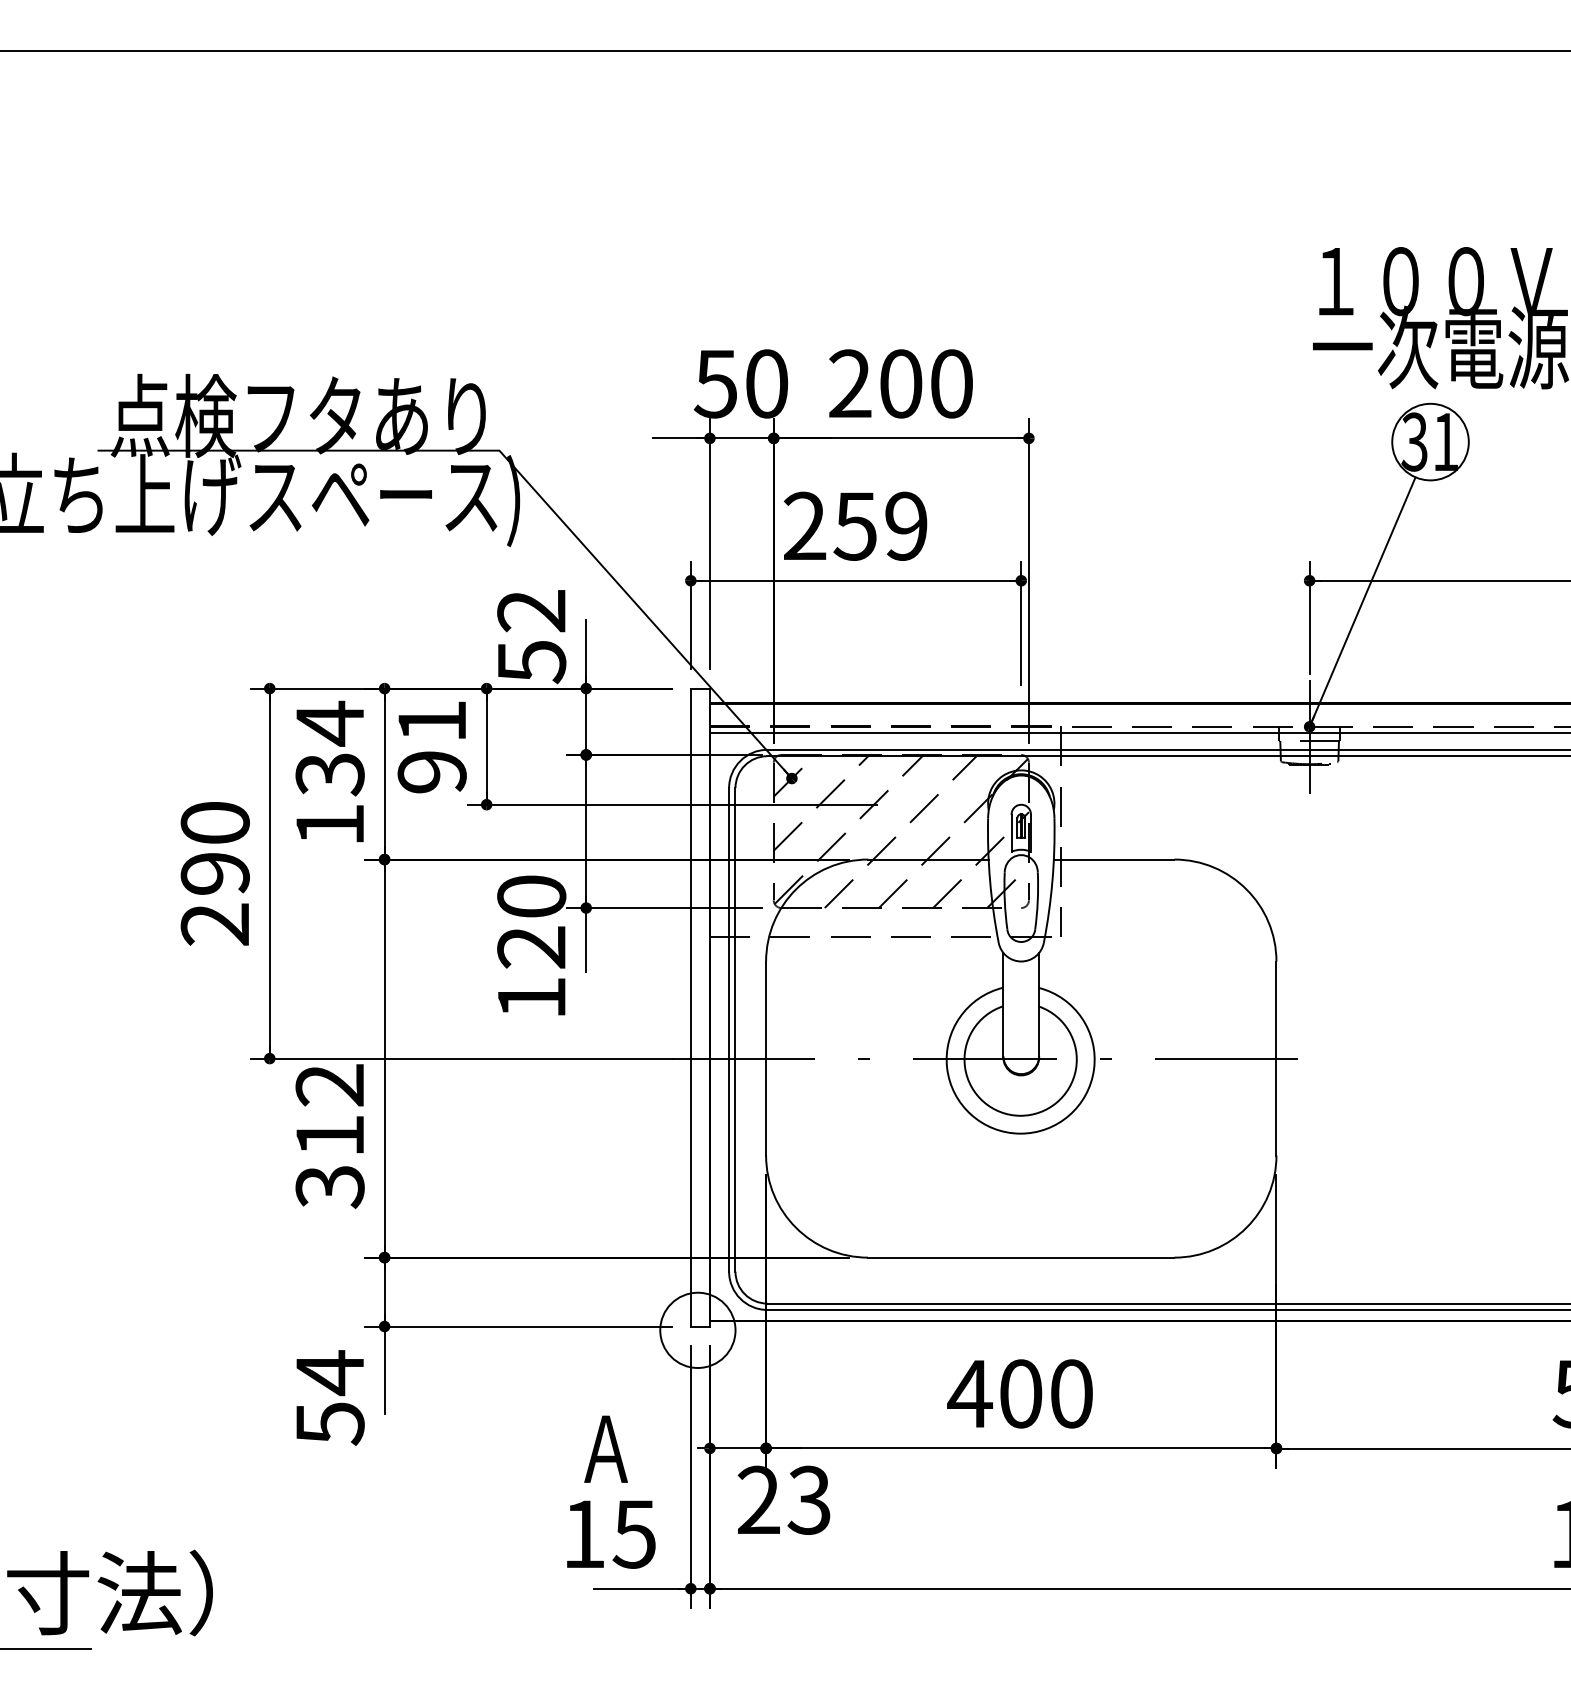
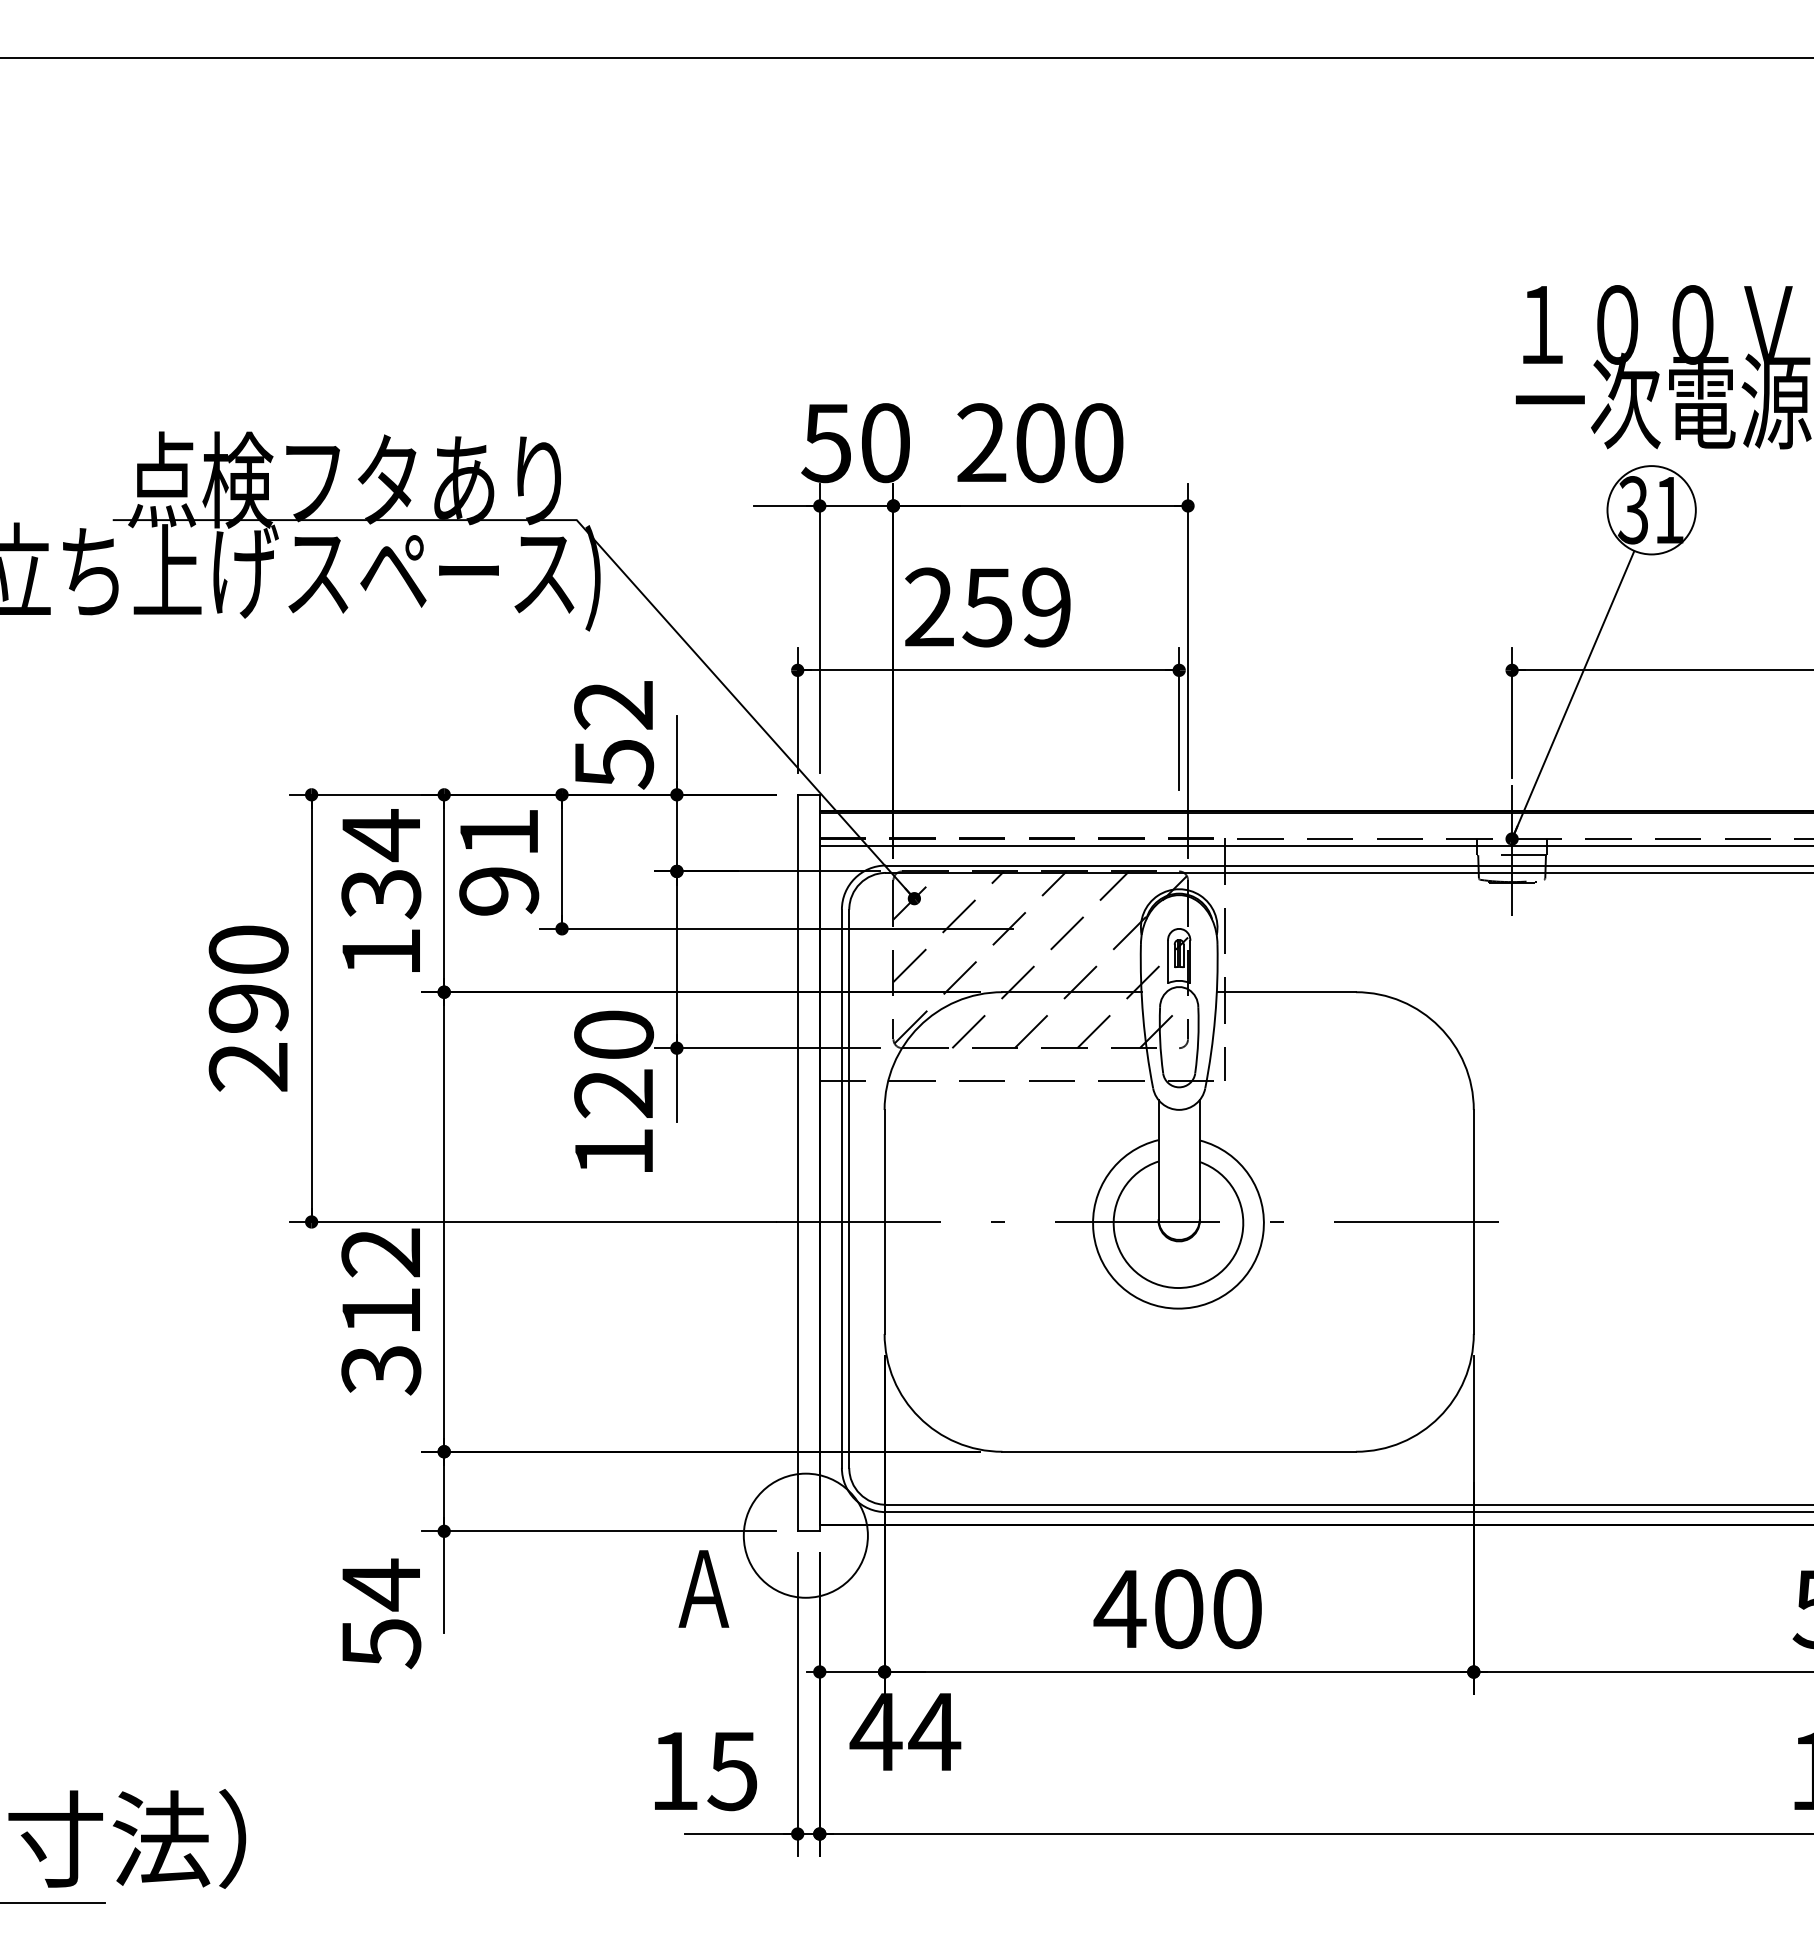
circle: (697, 1330) -> (805, 1535), size x1.43
text: (605, 1448) -> (703, 1588), moved
text: (784, 1499) -> (905, 1731), 23 -> 44

